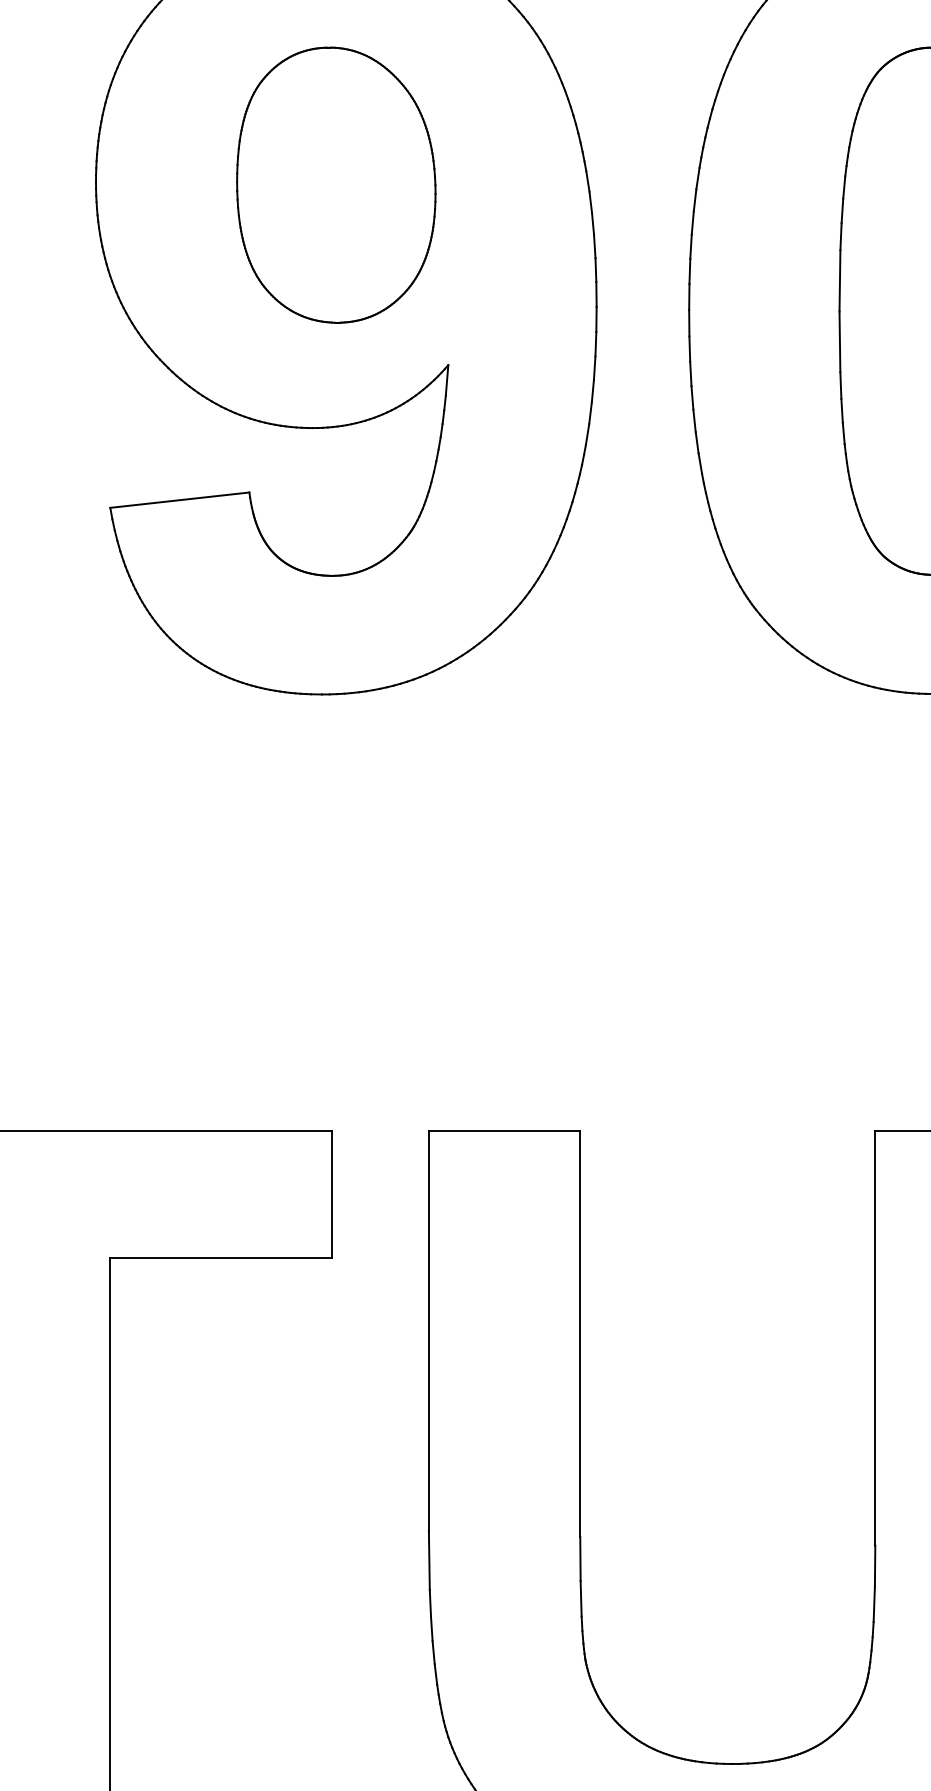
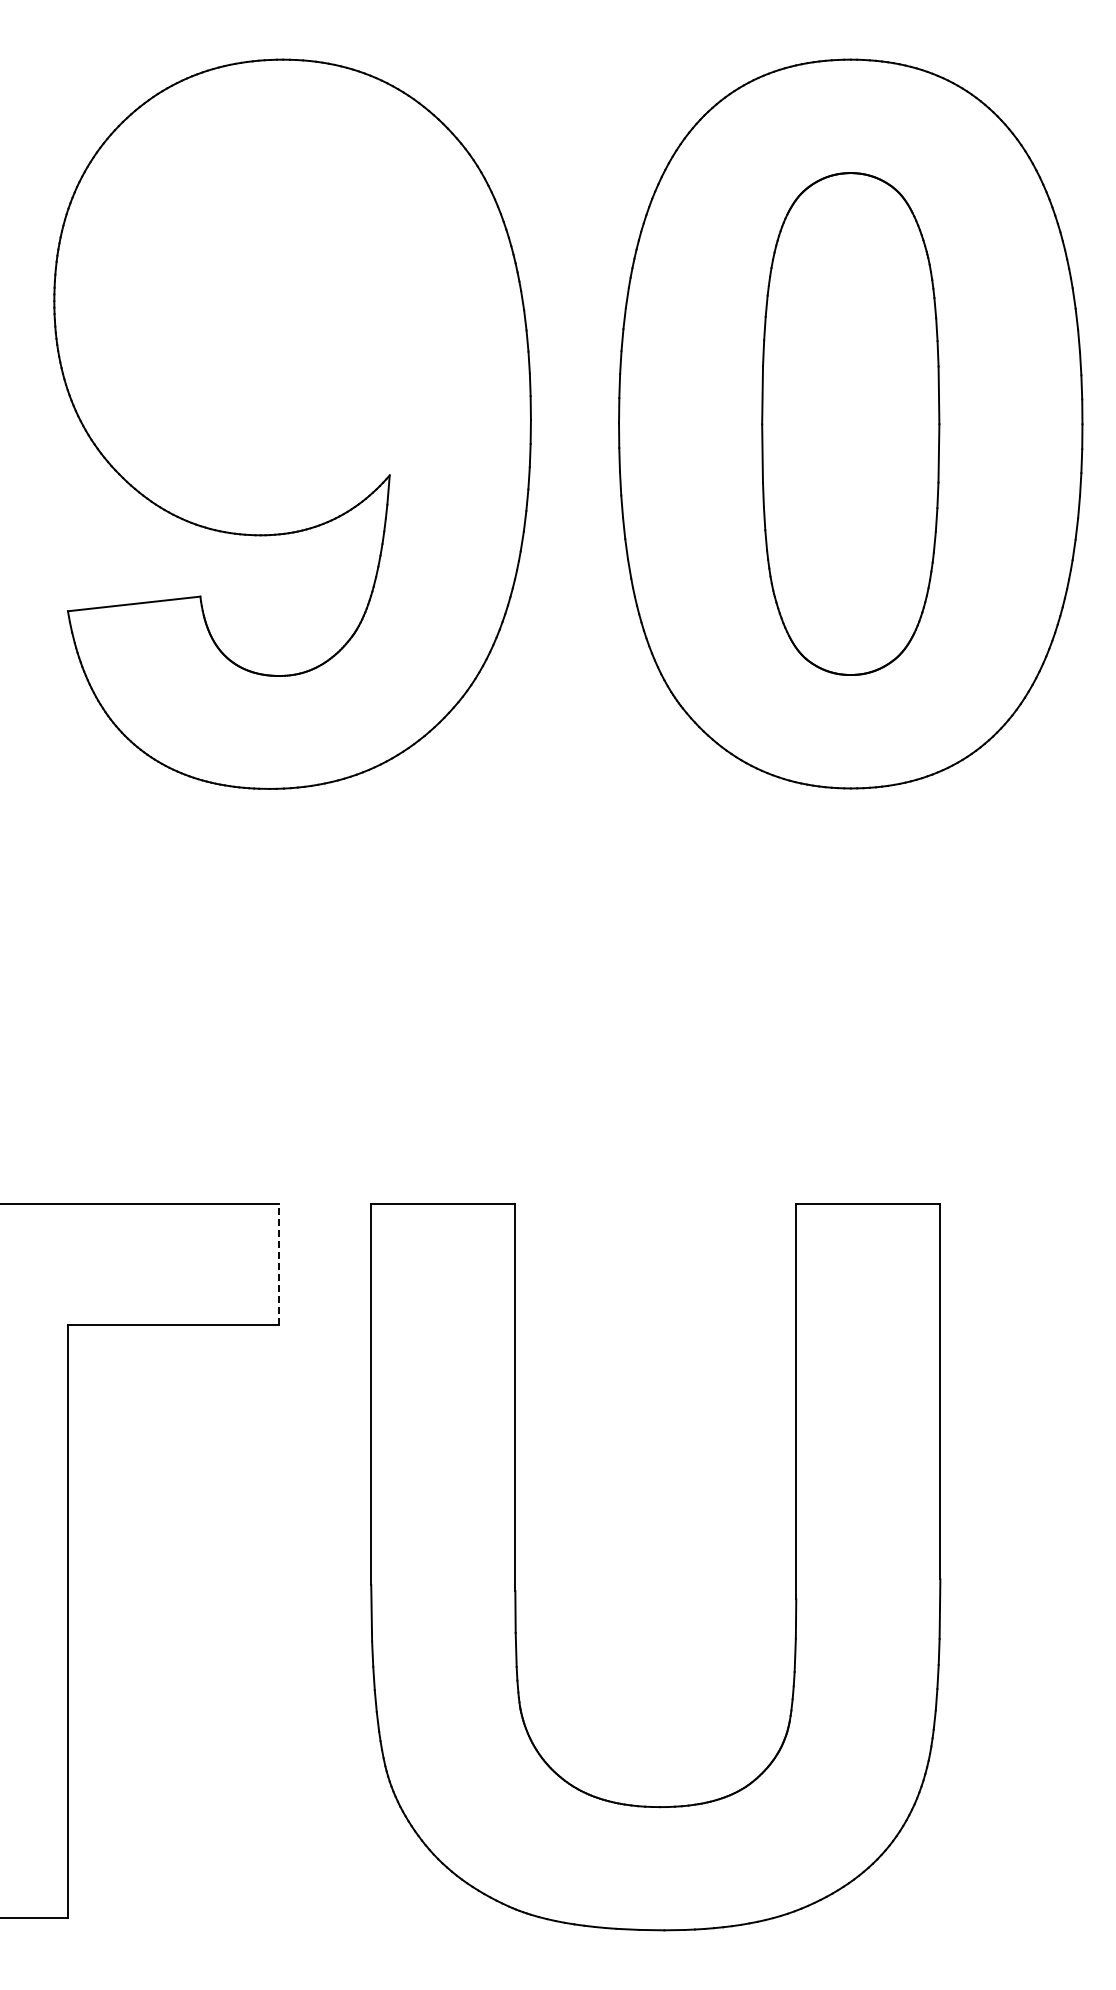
part: (335, 184) -> (282, 303), removed
line: (332, 1194) -> (279, 1264), solid -> dashed

